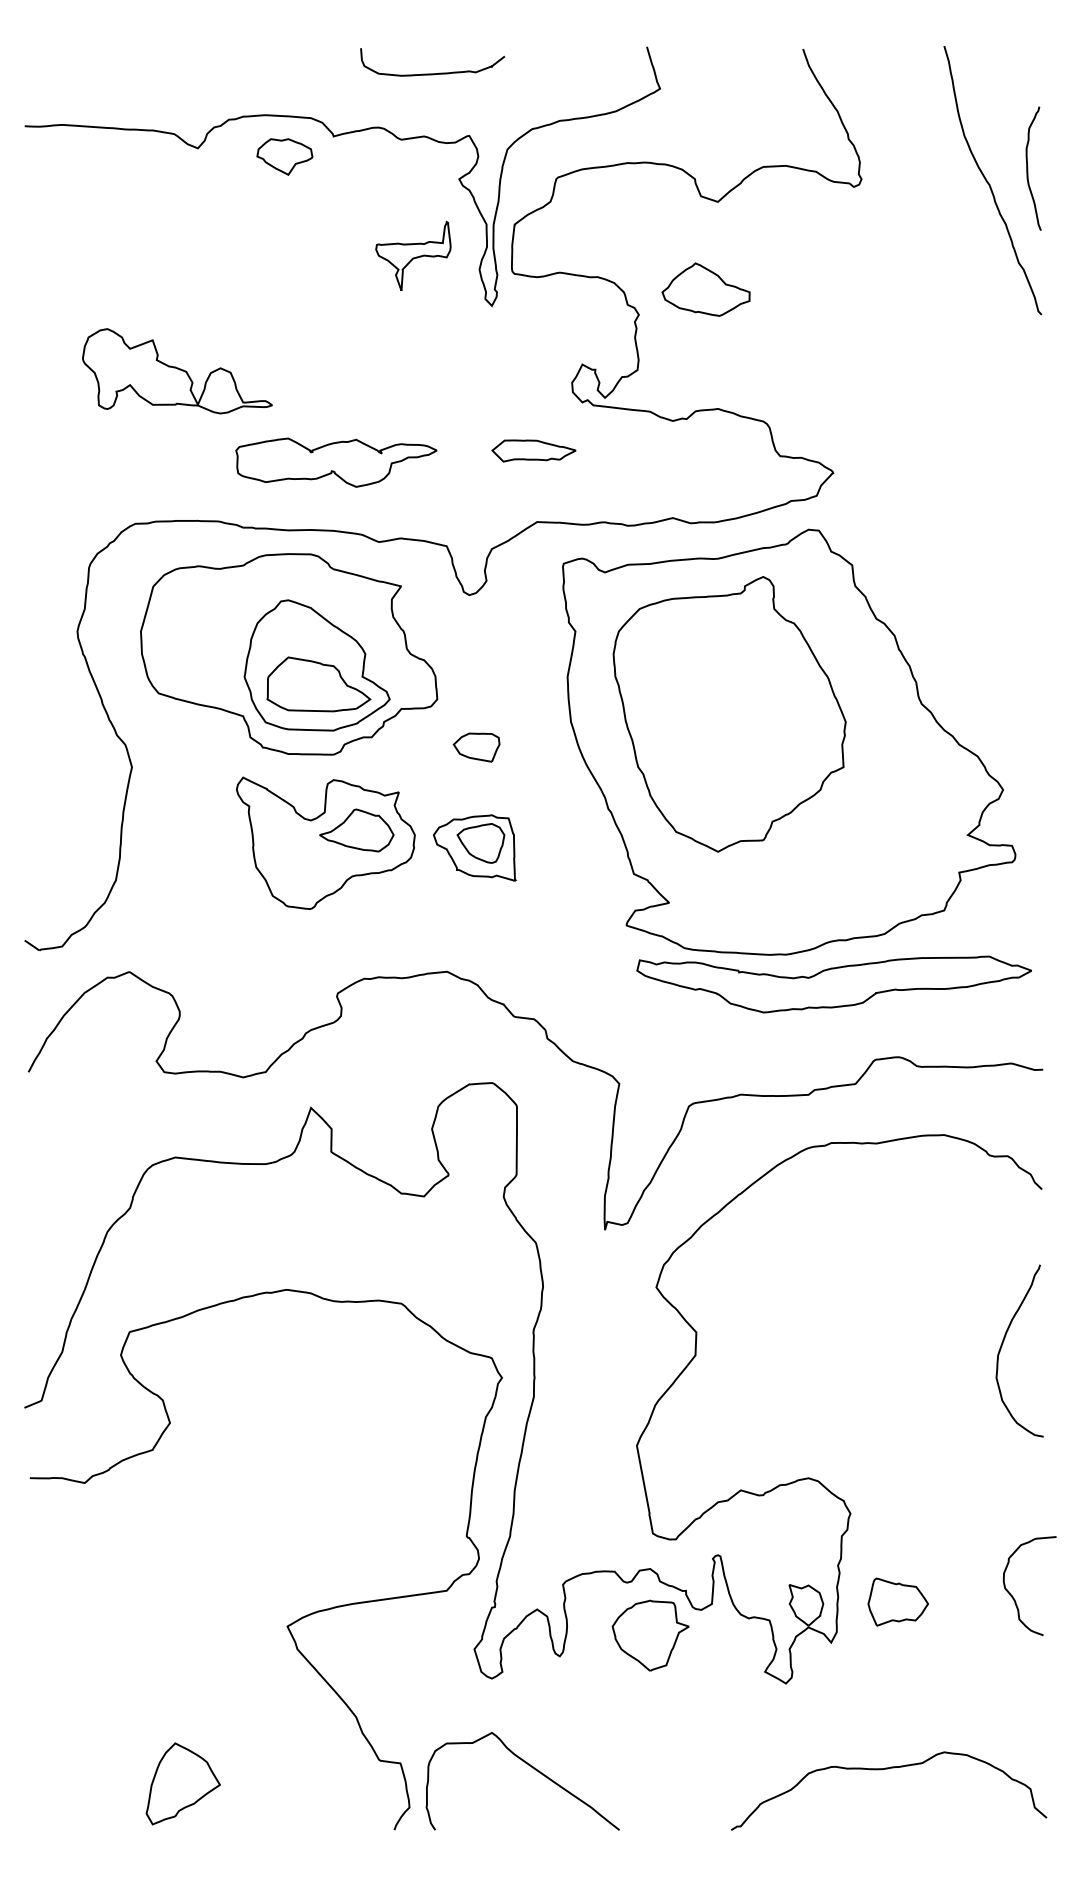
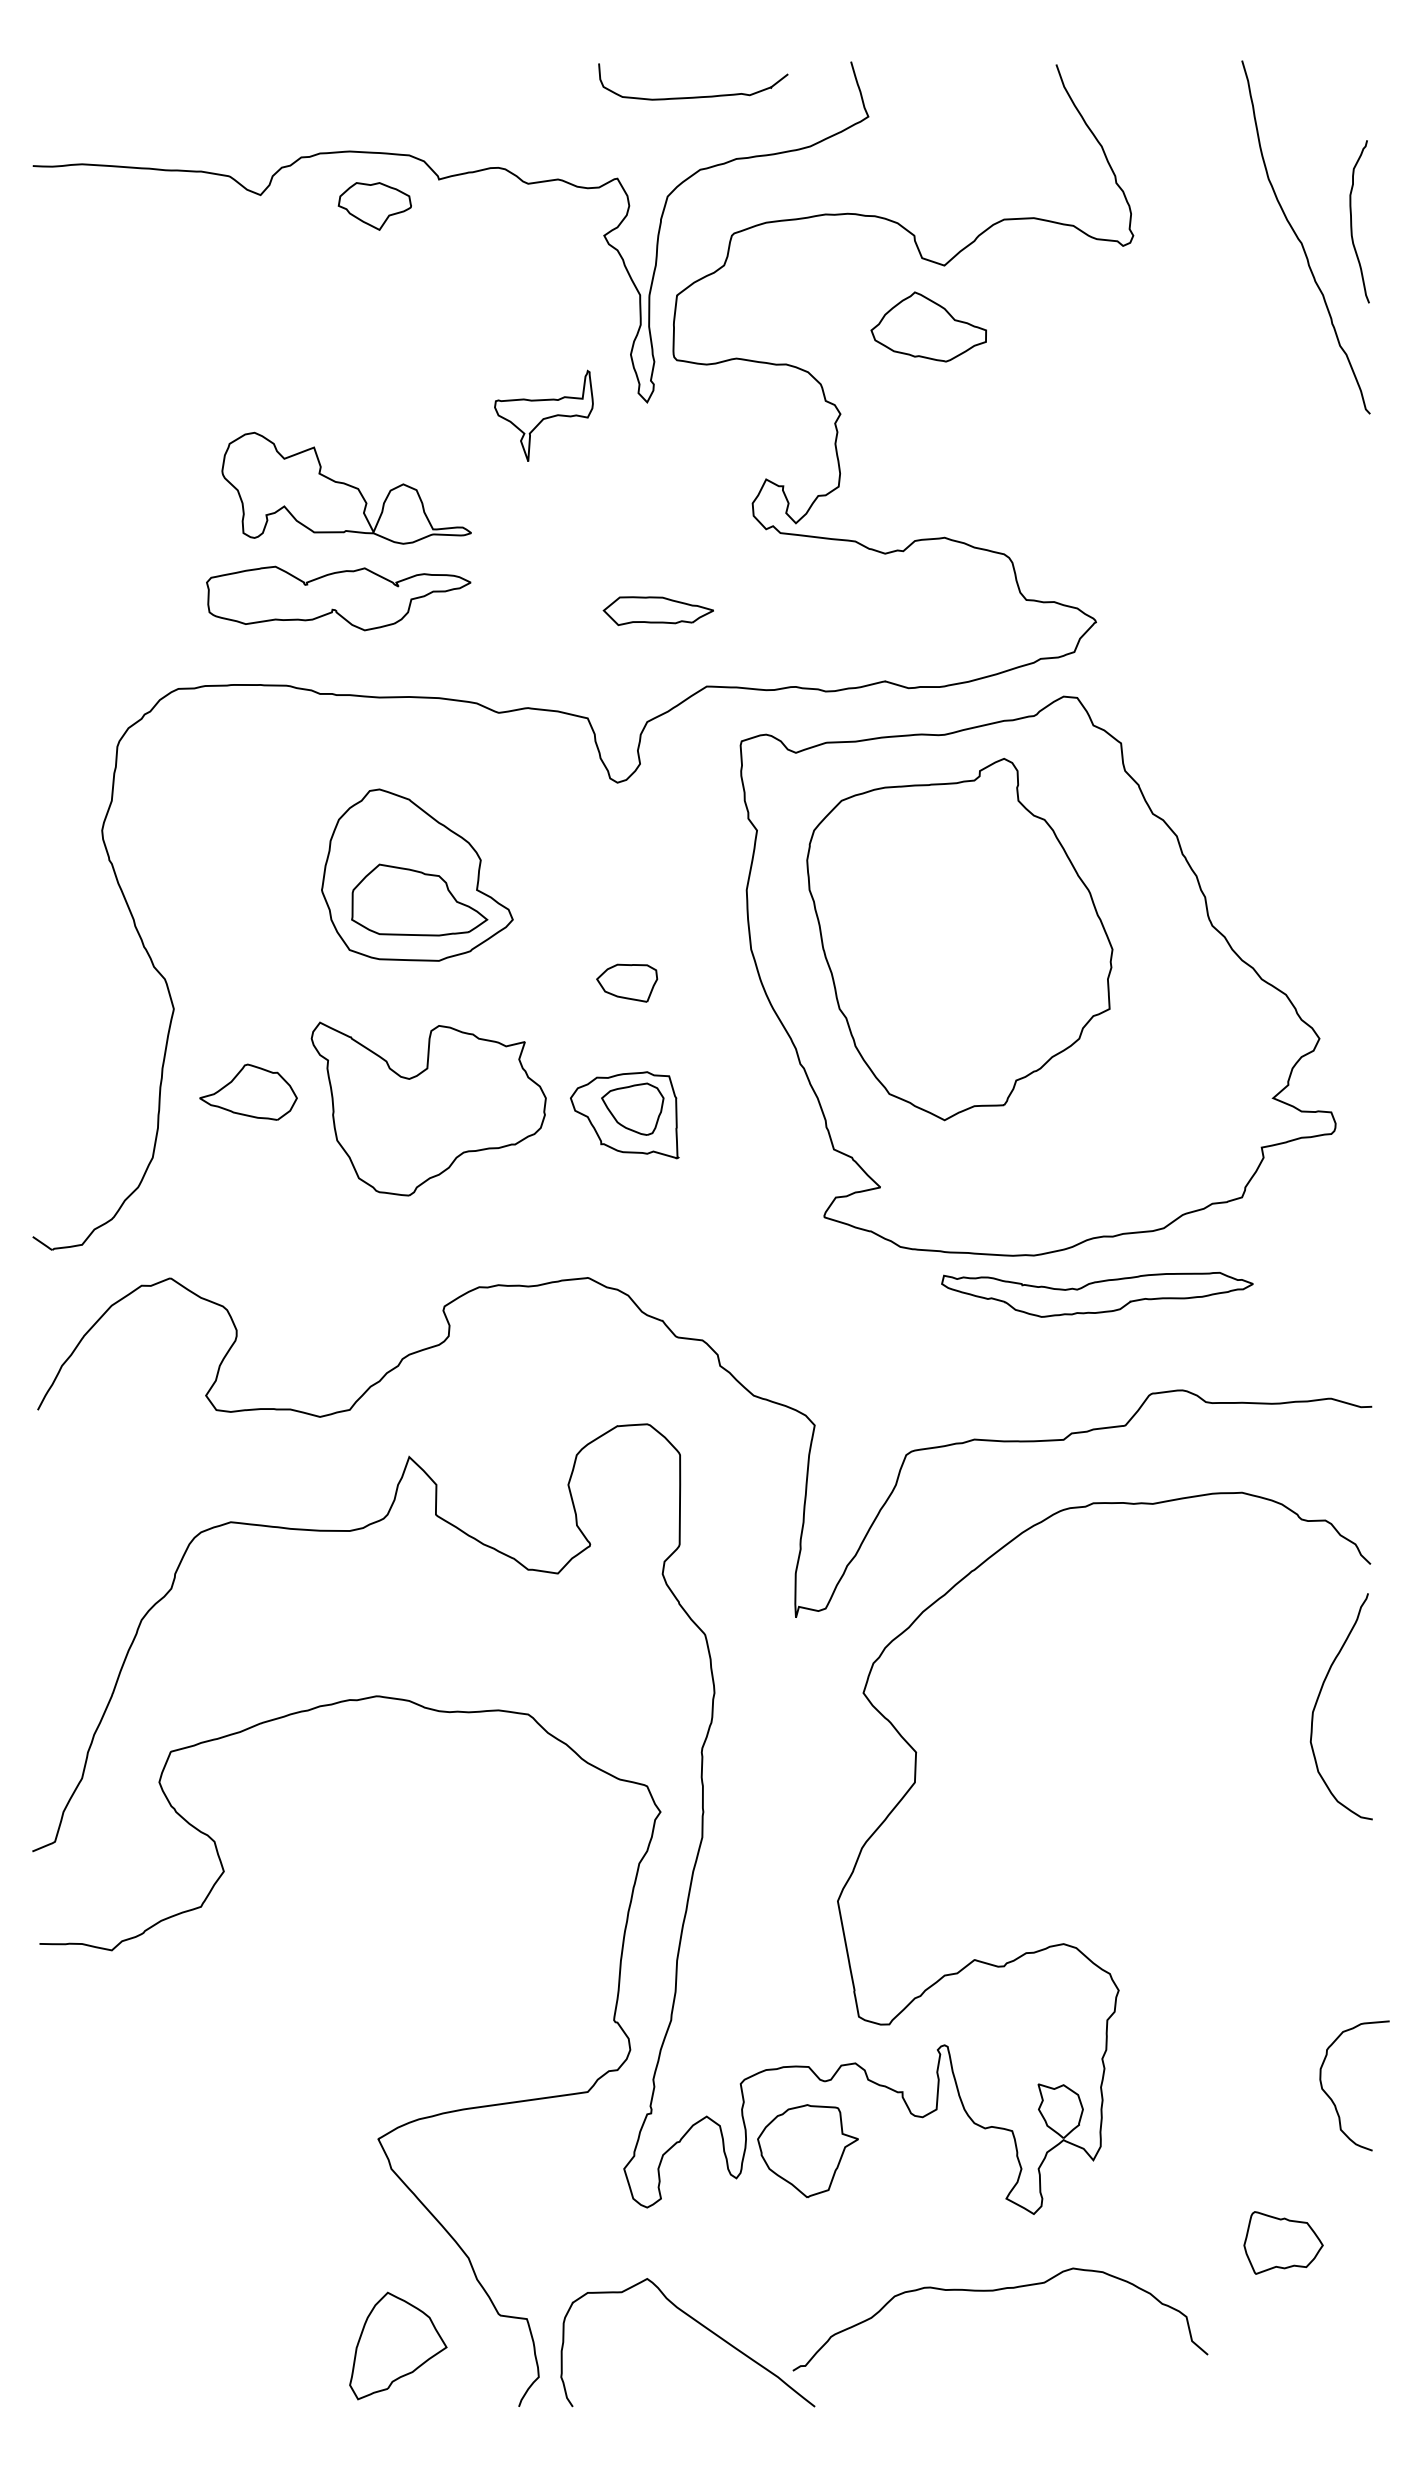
curve: (432, 73) -> (693, 96), moved
part: (413, 255) -> (543, 415), moved
part: (705, 289) -> (928, 326), moved
part: (177, 370) -> (346, 487), moved
part: (533, 451) -> (657, 611), moved
part: (336, 462) -> (338, 598), moved
part: (289, 654) -> (380, 860), removed
part: (356, 829) -> (248, 1091), moved
part: (834, 984) -> (1097, 1294), size x0.6
curve: (1002, 1346) -> (1318, 1700), moved
part: (898, 1601) -> (1283, 2242), moved
part: (650, 1635) -> (807, 2151), moved
curve: (884, 1769) -> (994, 2291), moved
part: (183, 1783) -> (398, 2345), moved

